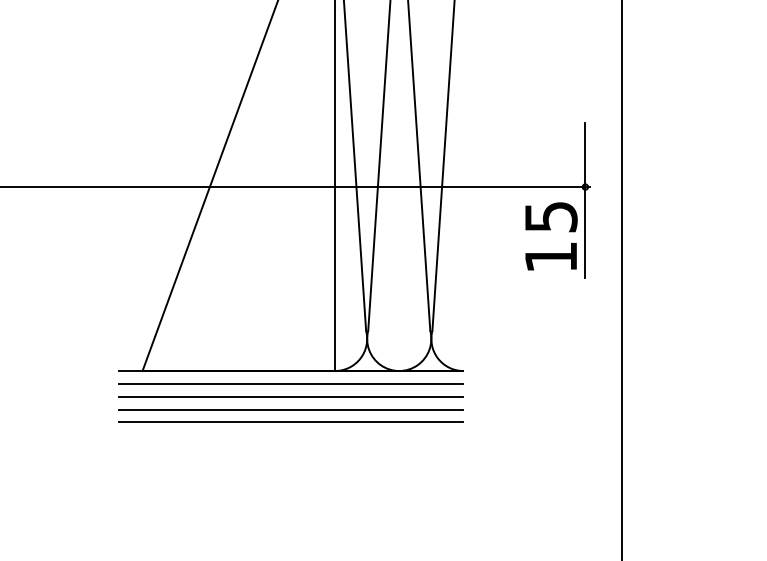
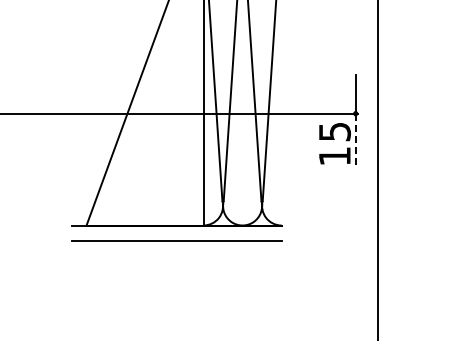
line: (585, 232) -> (355, 141), solid -> dashed
line: (290, 384) -> (176, 233), removed
line: (290, 408) -> (176, 248), removed
line: (290, 422) -> (176, 256), removed

